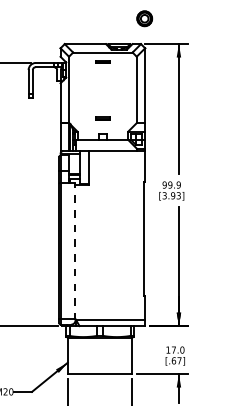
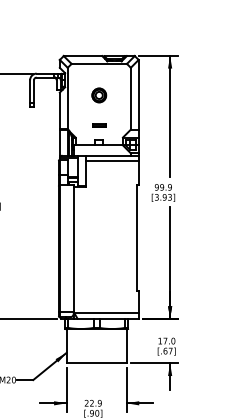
part: (144, 18) -> (99, 95), moved
part: (103, 61) -> (99, 72), removed
line: (117, 156) -> (112, 160), added
line: (75, 250) -> (73, 248), dashed -> solid

